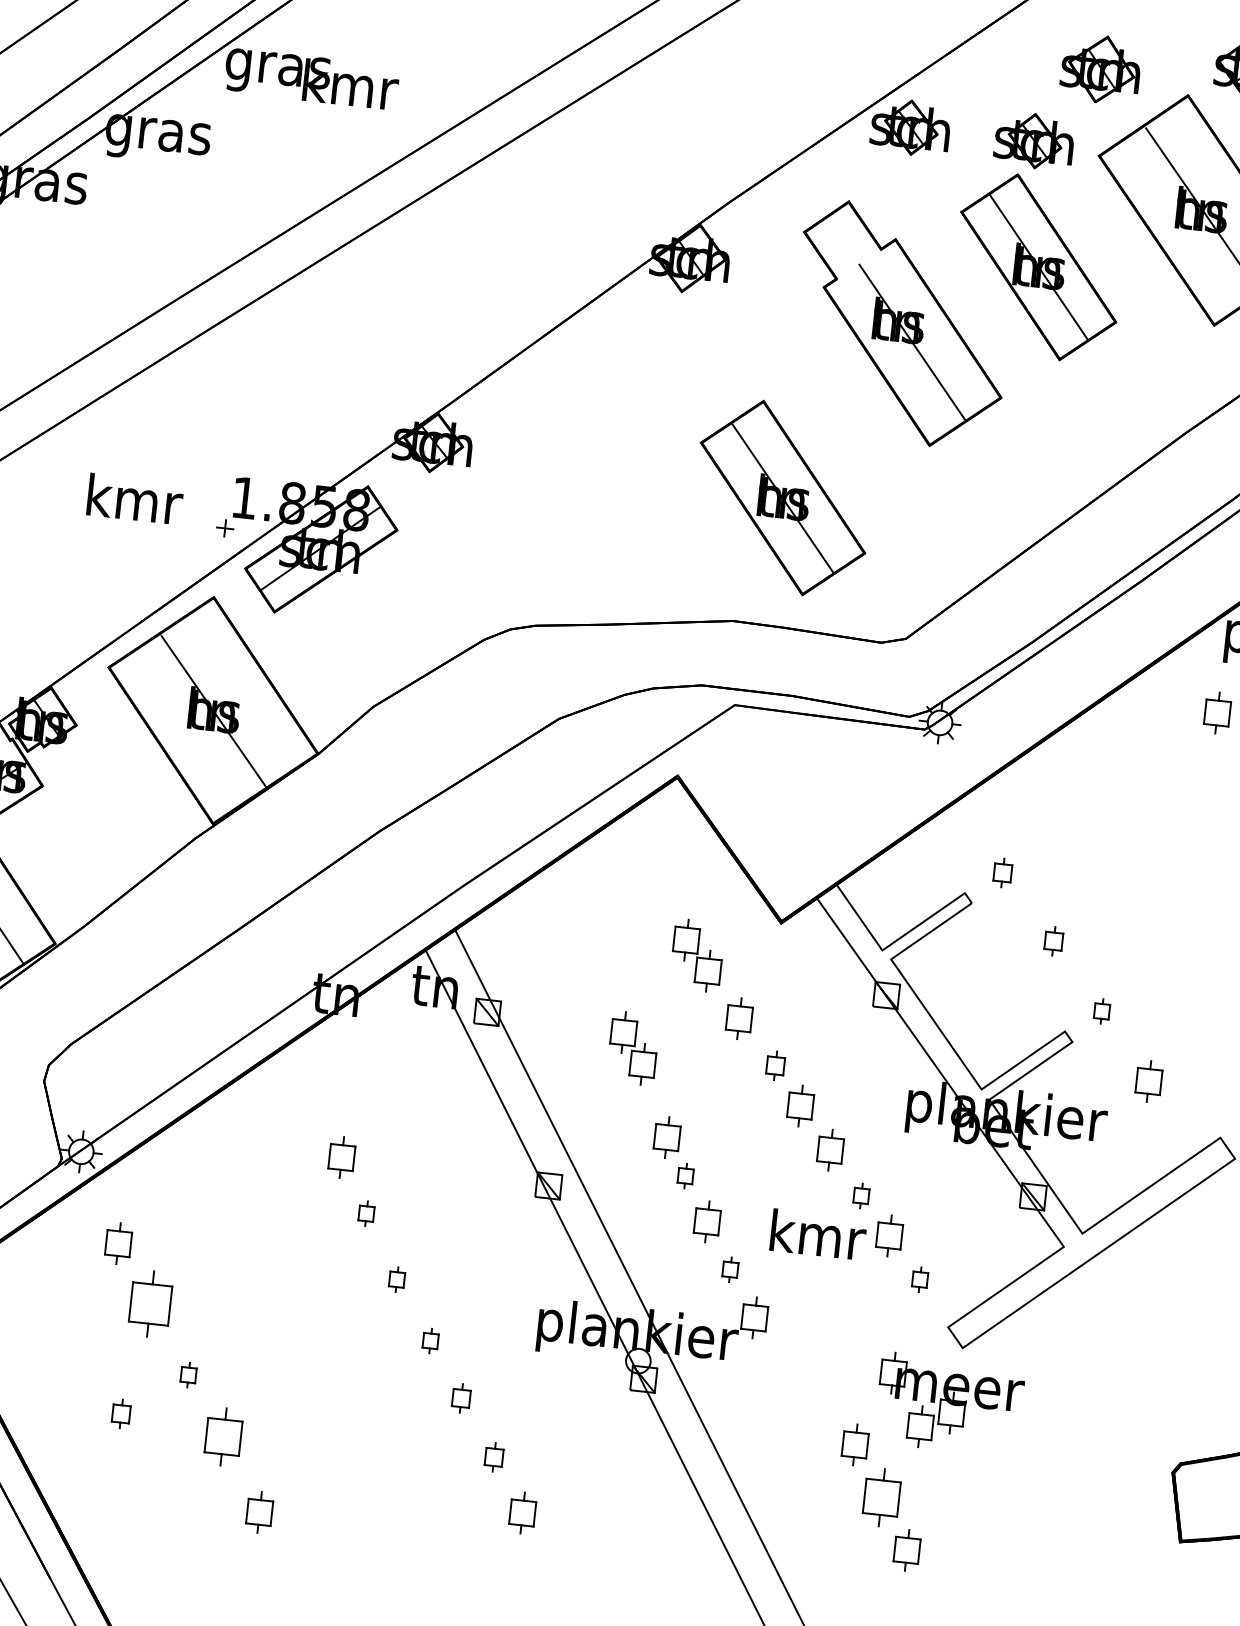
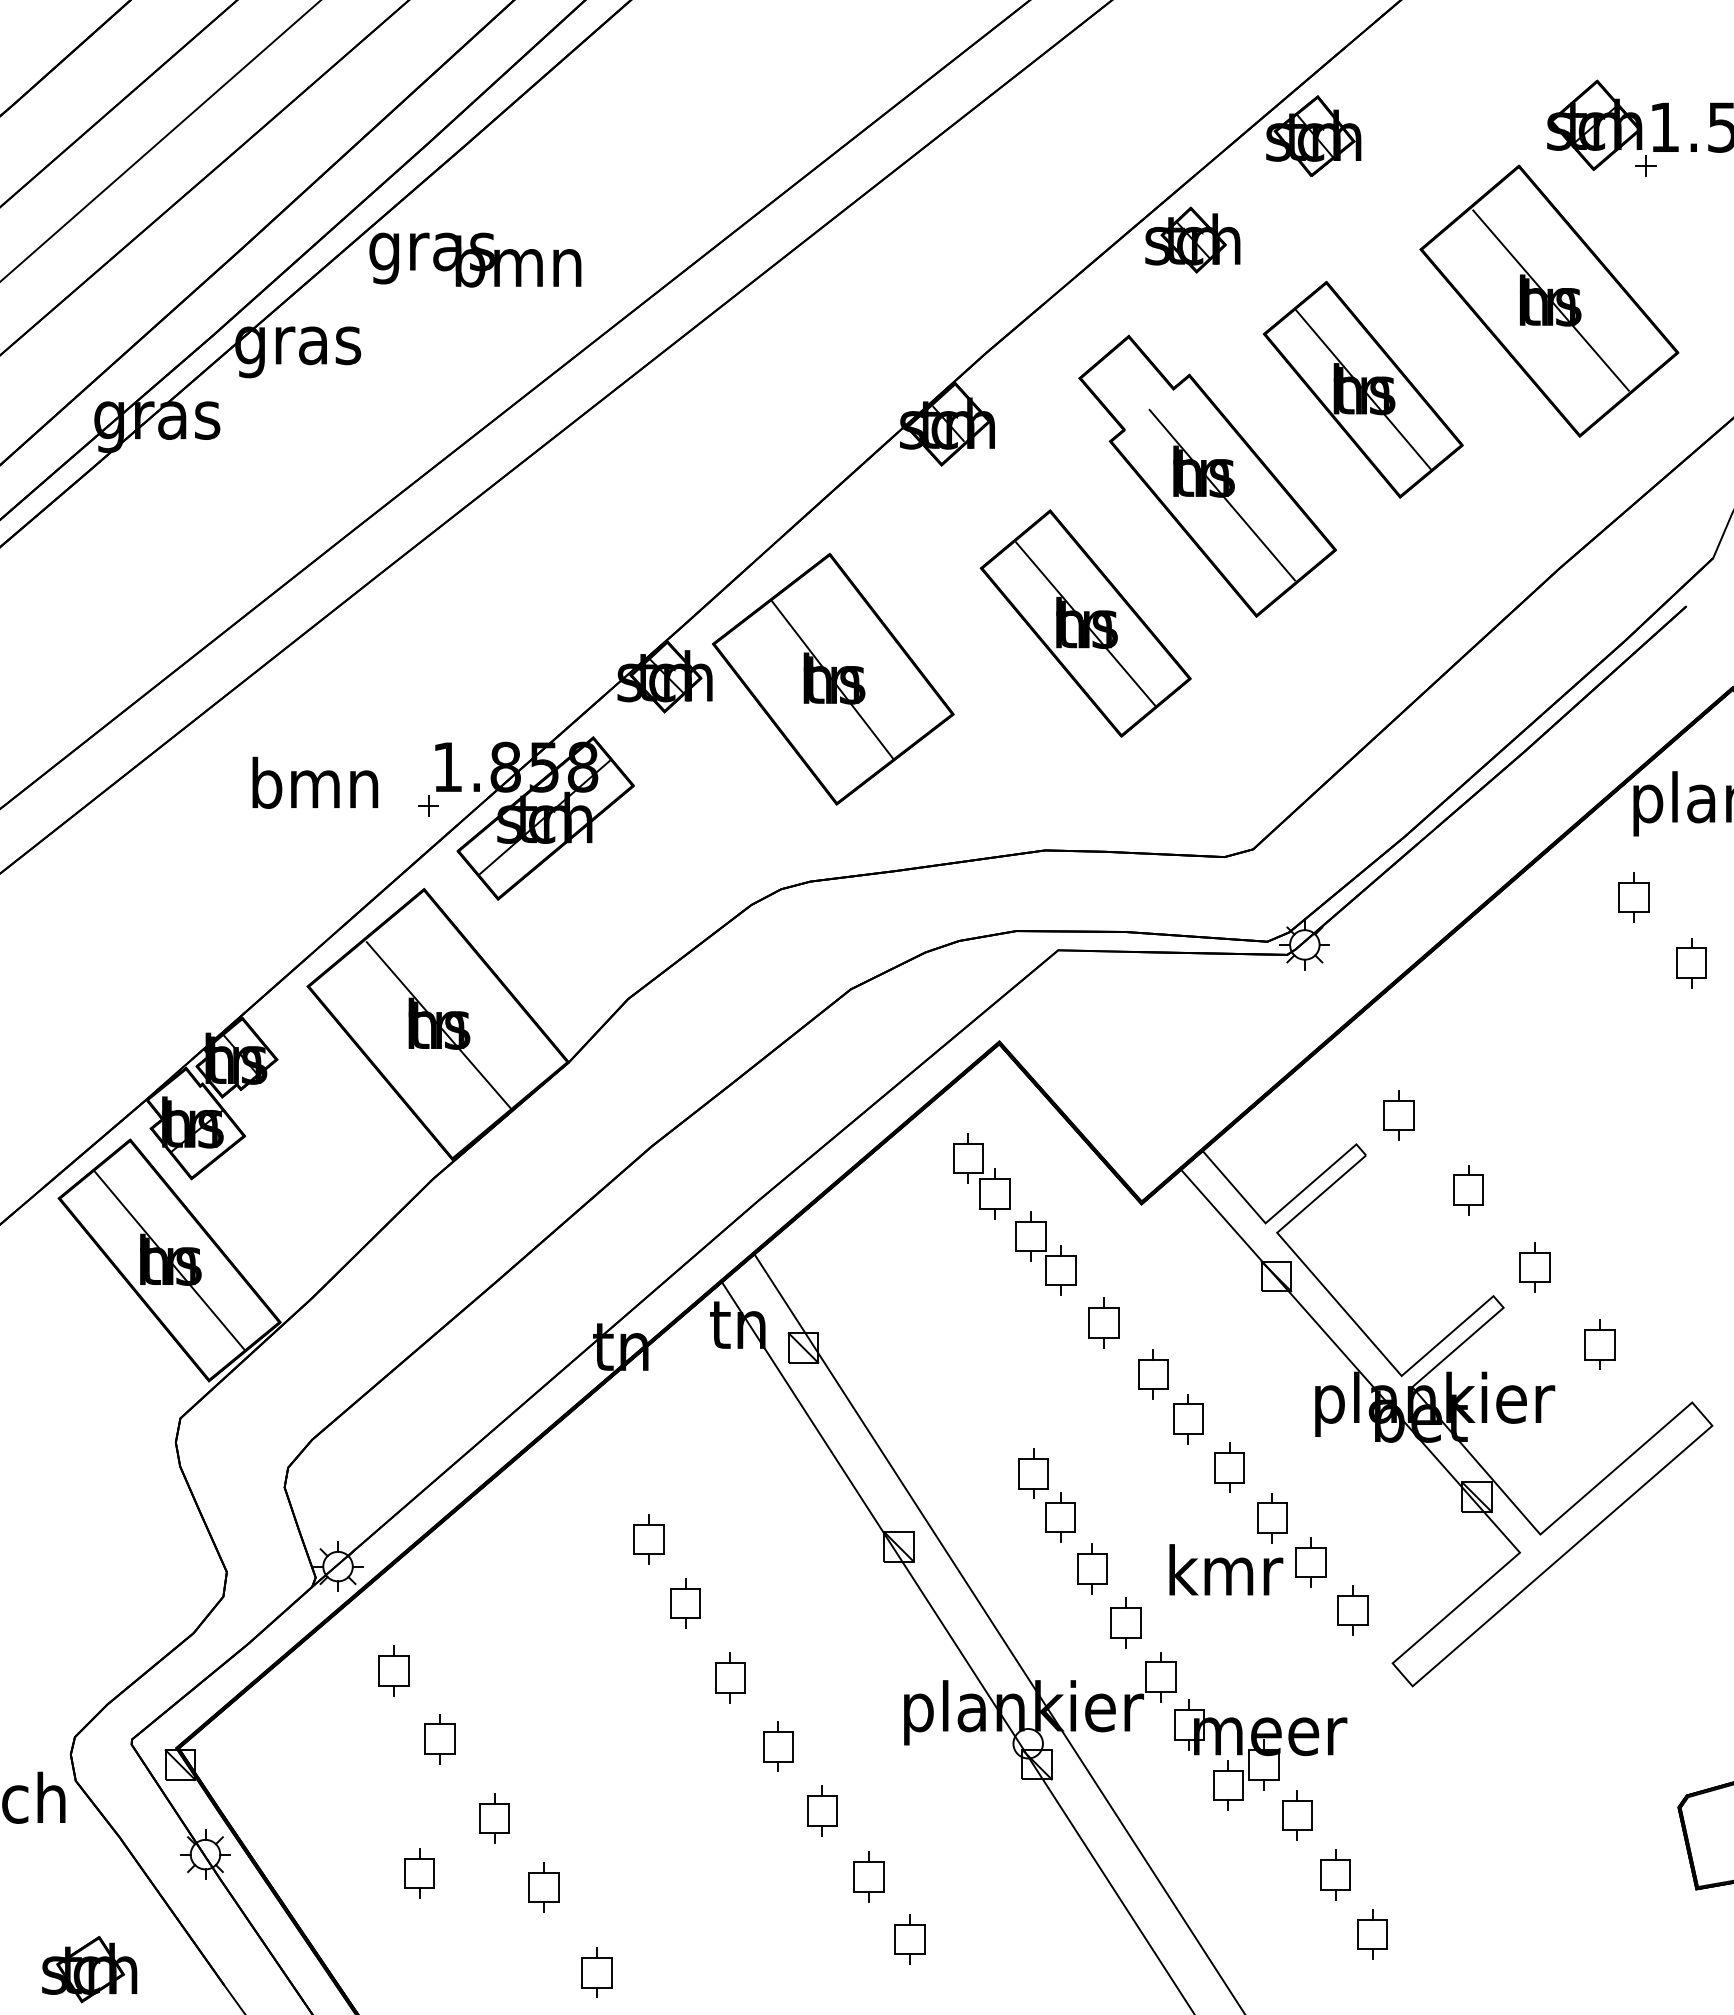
part: (1100, 68) -> (1313, 135), moved
text: (348, 84) -> (518, 261), kmr -> bmn
part: (1034, 140) -> (1341, 239), removed
part: (571, 459) -> (832, 679), added
part: (782, 497) -> (1085, 623), moved
text: (133, 498) -> (315, 782), kmr -> bmn
part: (1002, 872) -> (1398, 1115), size x1.43
part: (1053, 941) -> (1468, 1190), size x1.43
part: (1101, 1011) -> (1534, 1267), size x1.67
part: (633, 1048) -> (981, 1176), moved
part: (775, 1065) -> (1153, 1374), size x1.43
part: (685, 1176) -> (1060, 1517), size x1.67
part: (861, 1196) -> (1272, 1518), size x1.67
part: (366, 1213) -> (685, 1603), size x1.67
part: (730, 1269) -> (1125, 1622), size x1.67
part: (397, 1279) -> (730, 1677), size x1.67
part: (919, 1279) -> (1352, 1610), size x1.67
part: (149, 1304) -> (439, 1739), size x0.62
part: (430, 1340) -> (778, 1746), size x1.67
part: (188, 1375) -> (494, 1818), size x1.67
part: (461, 1398) -> (822, 1810), size x1.43
part: (949, 1404) -> (1260, 1754), moved
part: (121, 1413) -> (419, 1873), size x1.43
part: (222, 1436) -> (543, 1887), size x0.71
part: (493, 1456) -> (868, 1876), size x1.43
part: (881, 1497) -> (1335, 1874), size x0.71

